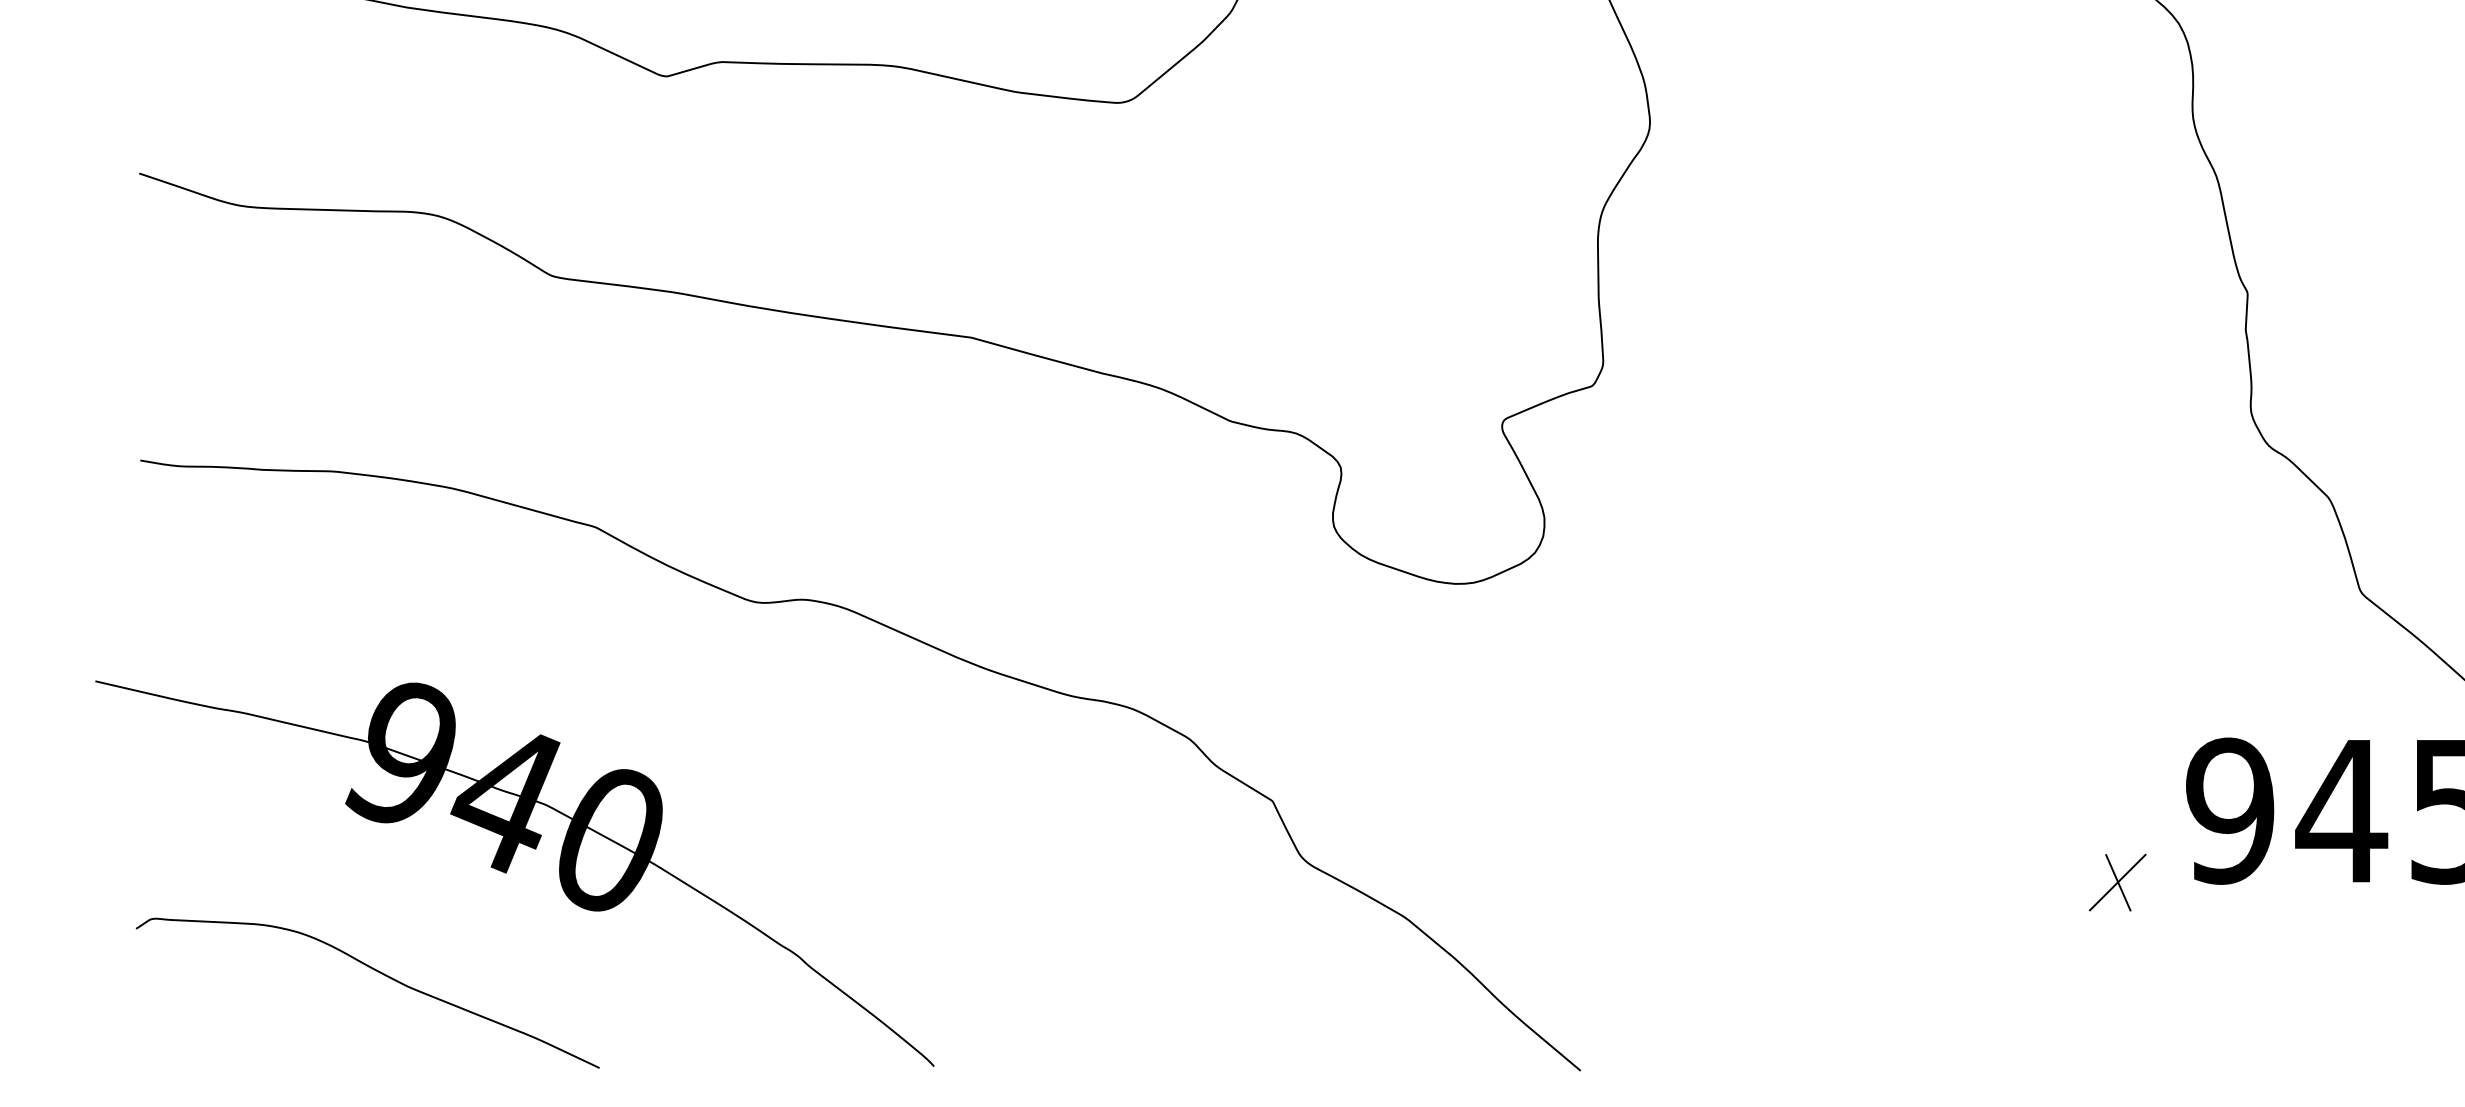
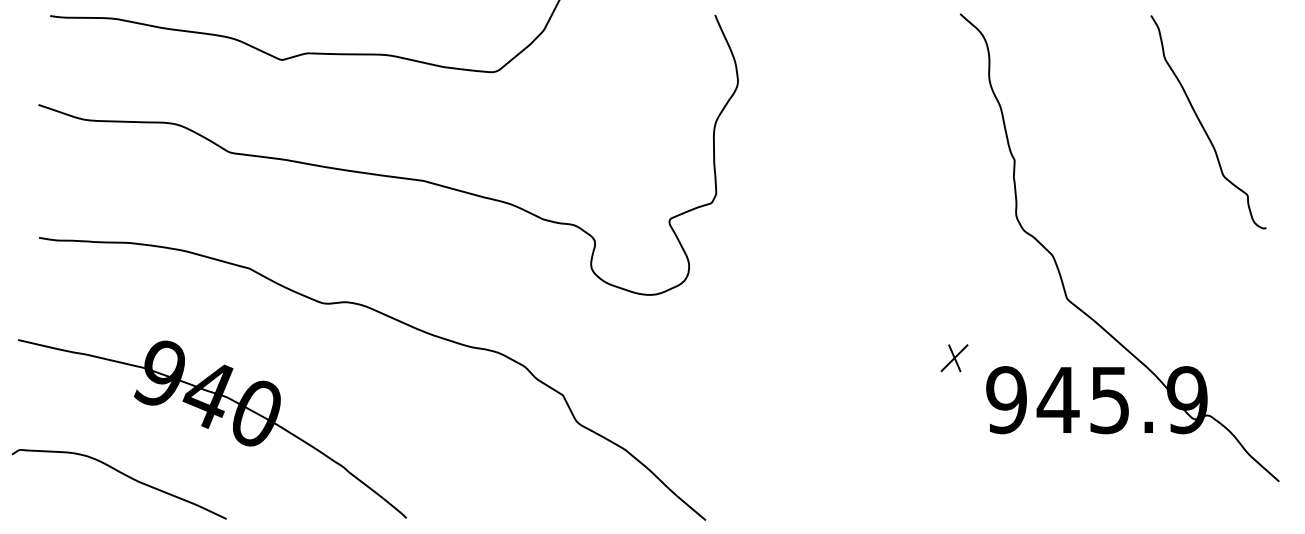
part: (2117, 883) -> (954, 358), moved
curve: (381, 976) -> (125, 476), moved

